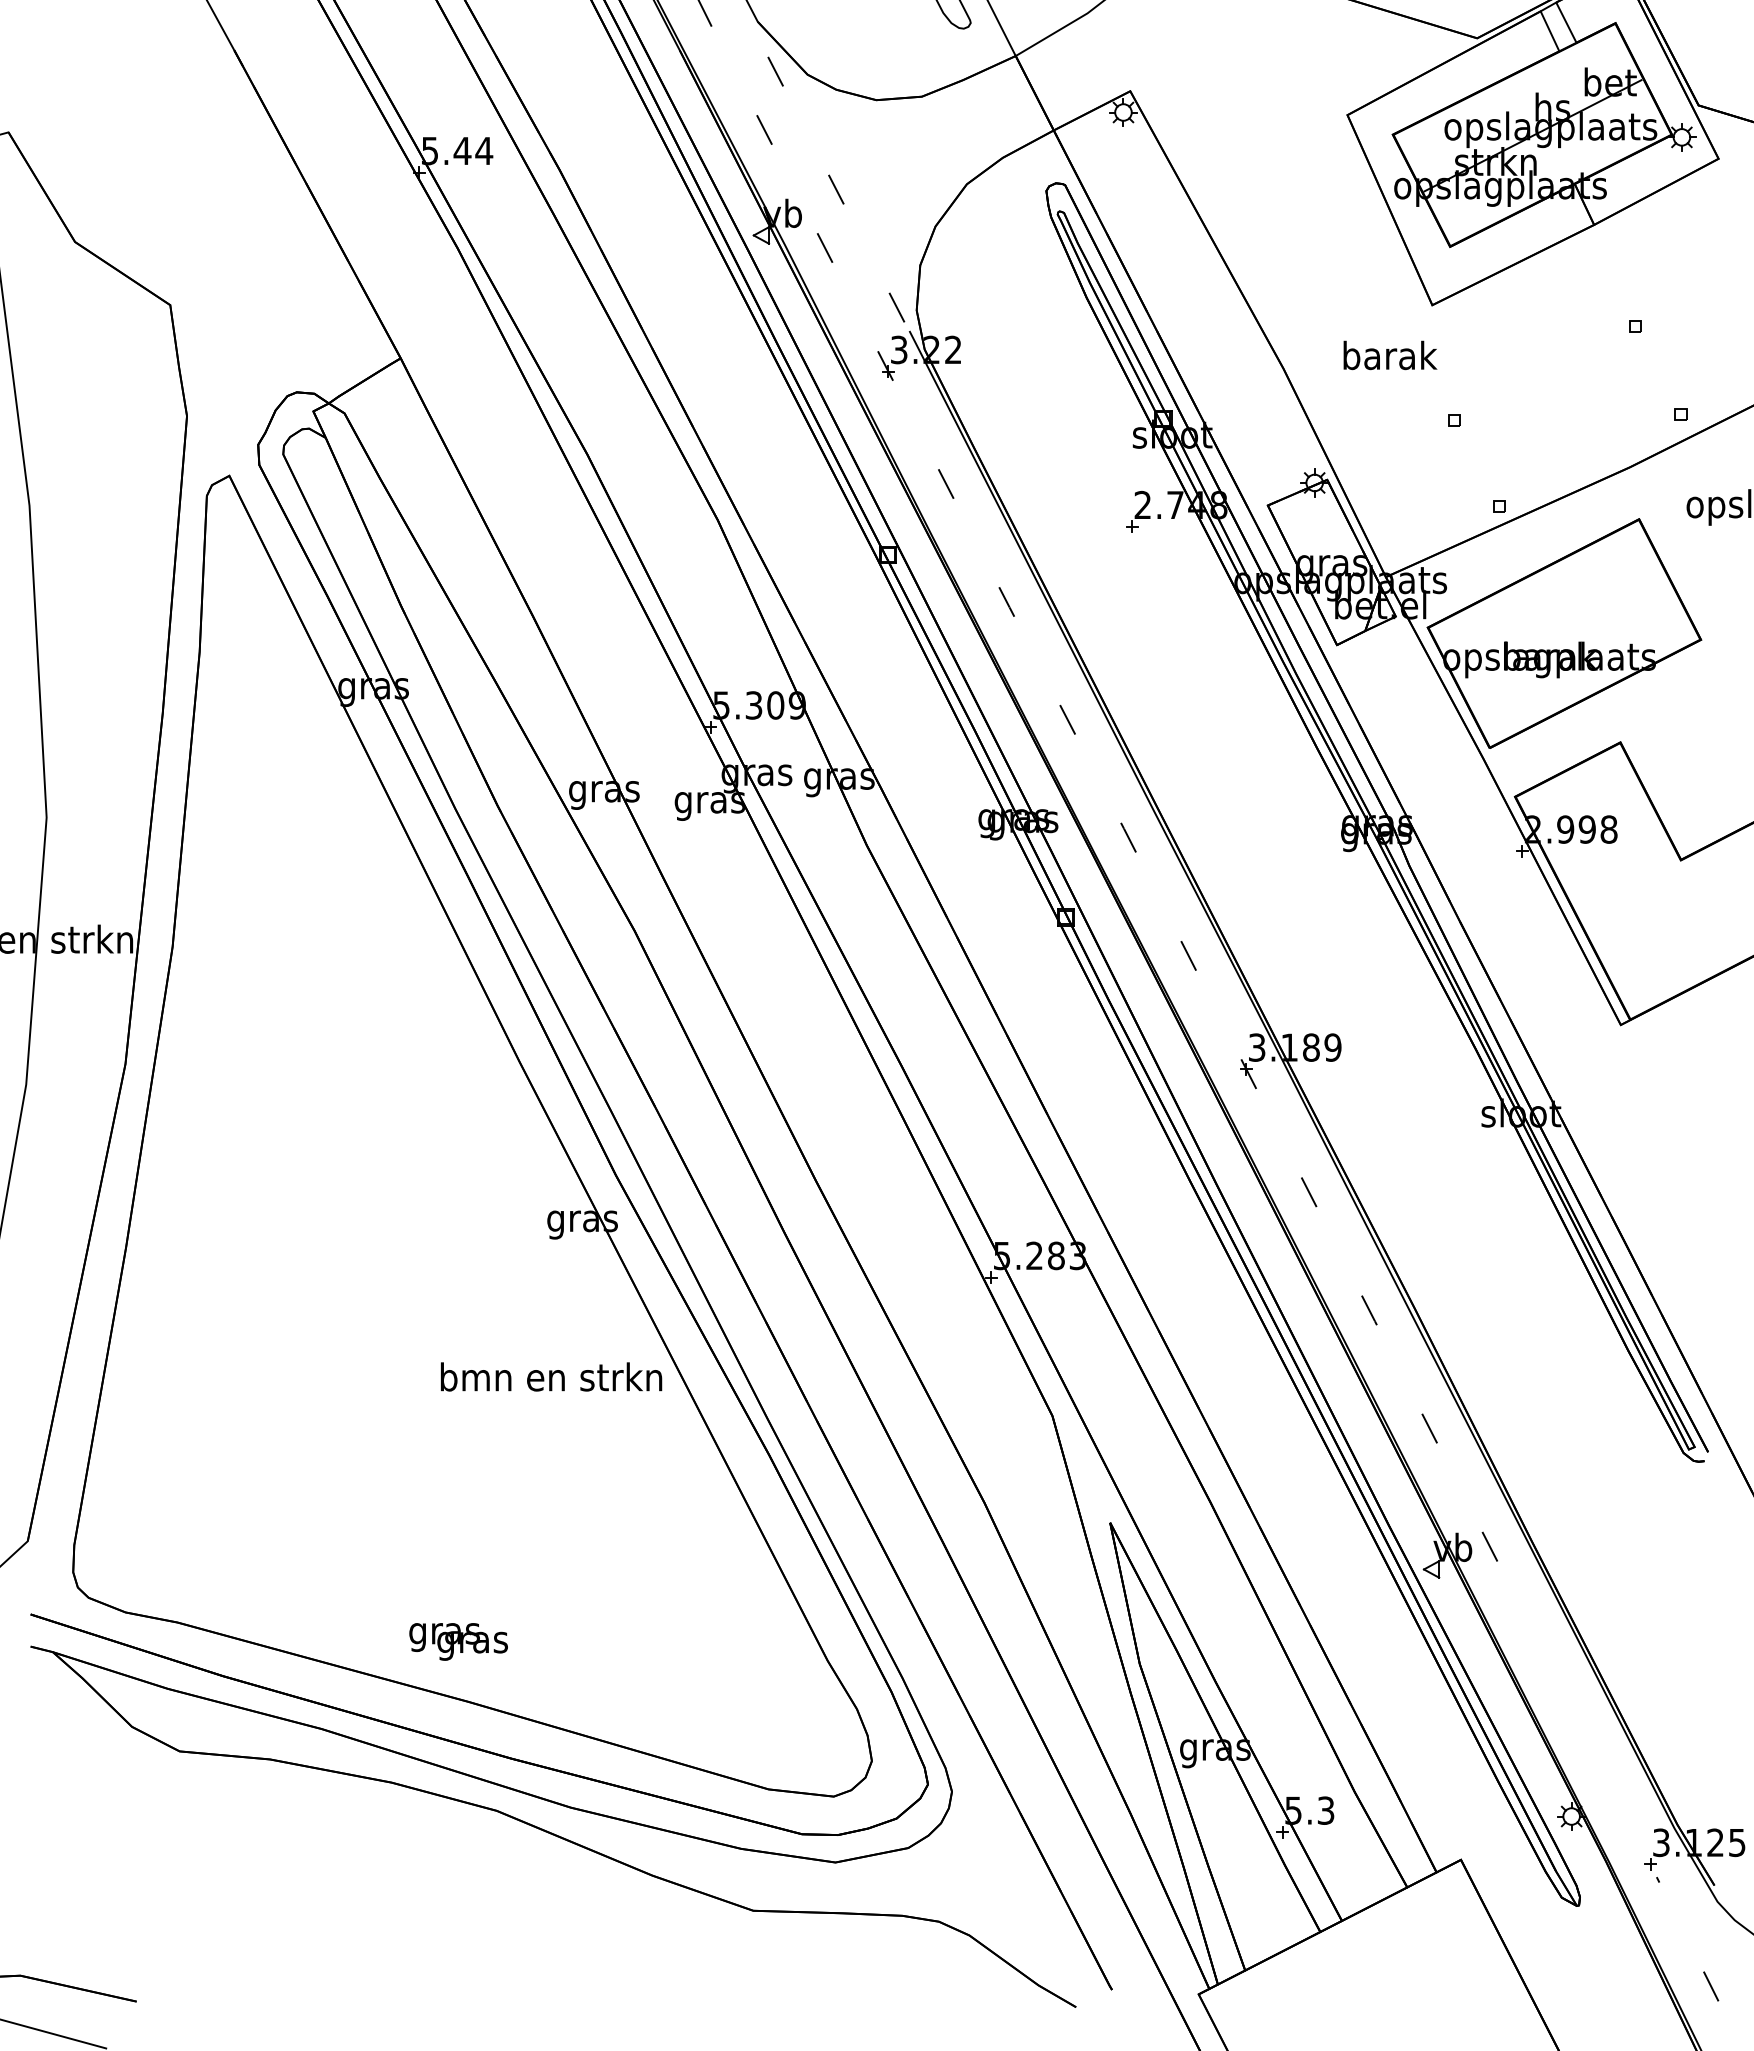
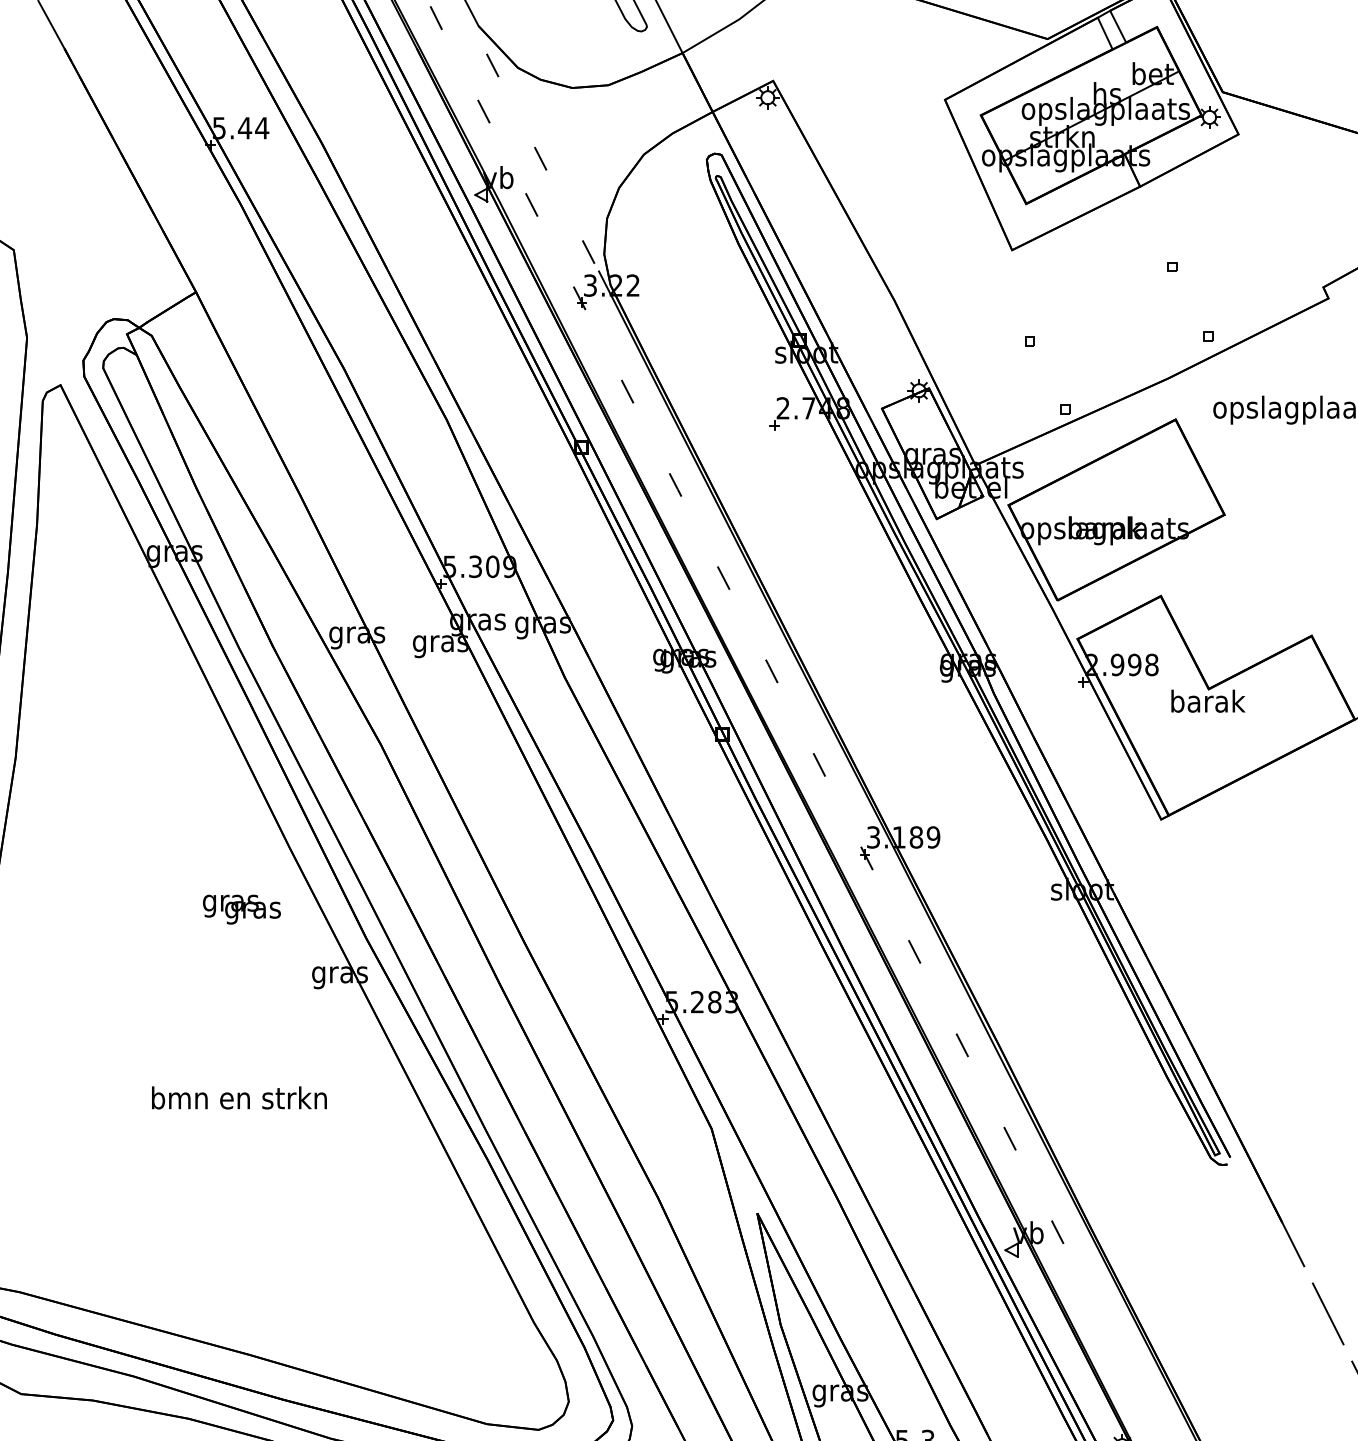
text: (1390, 355) -> (1208, 701), moved
text: (551, 1376) -> (239, 1097), moved
text: (458, 1641) -> (241, 909), moved

